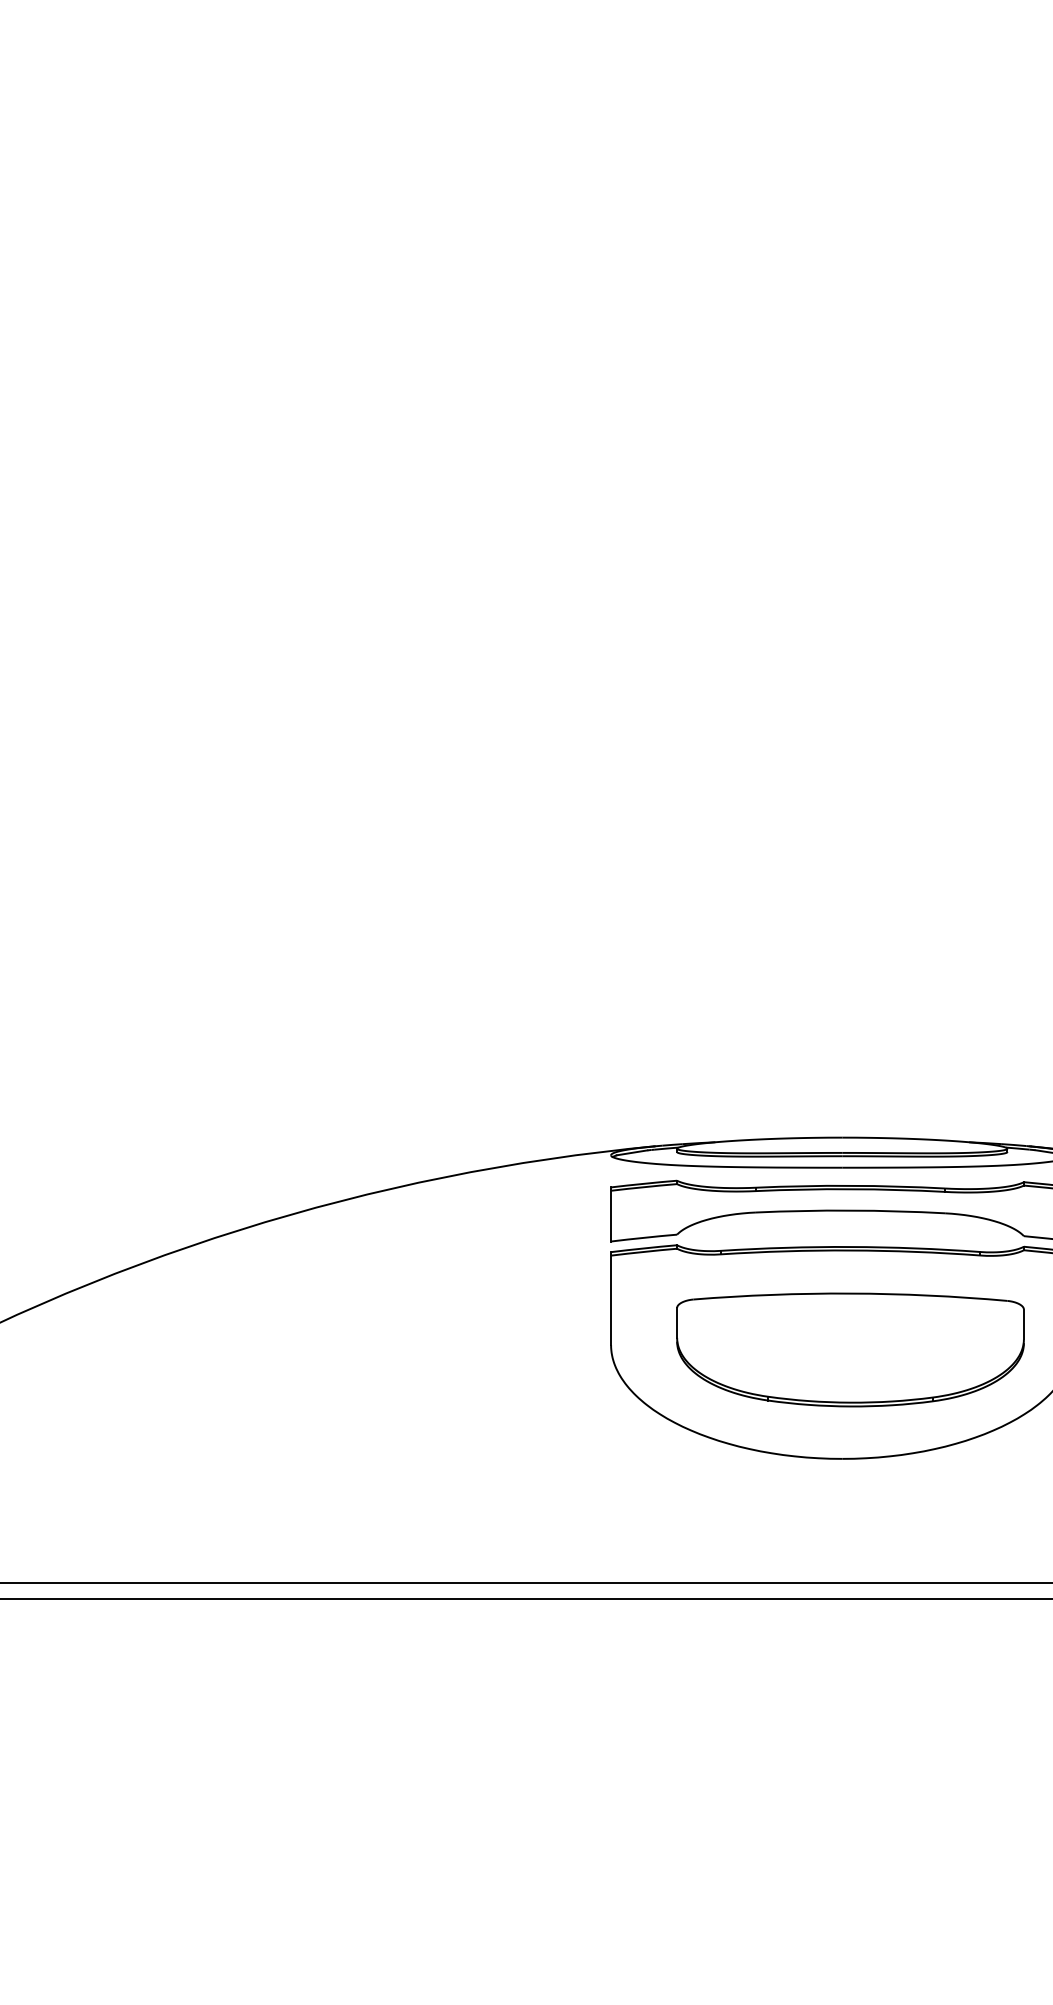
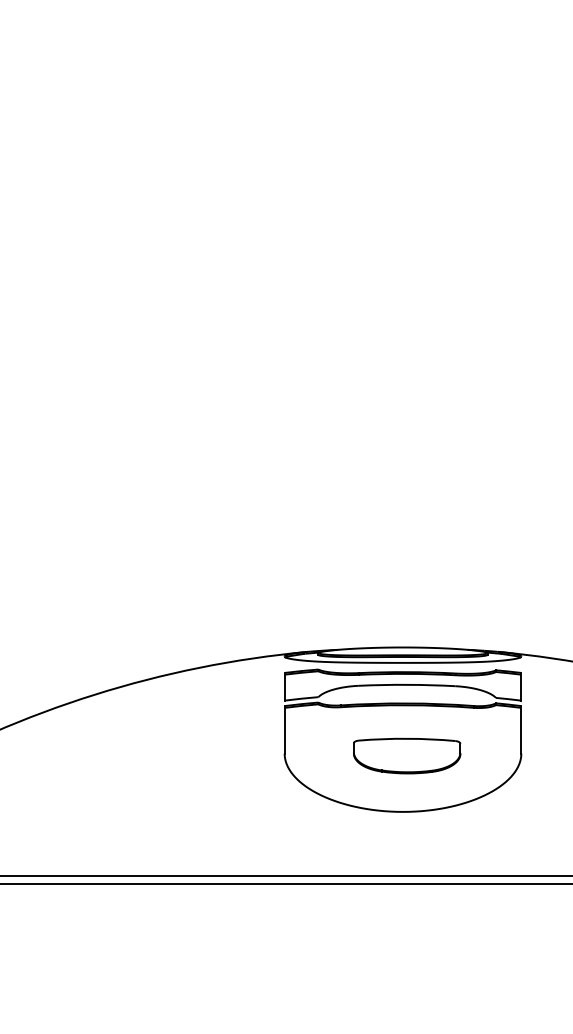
part: (849, 1348) -> (406, 755), size x0.6

